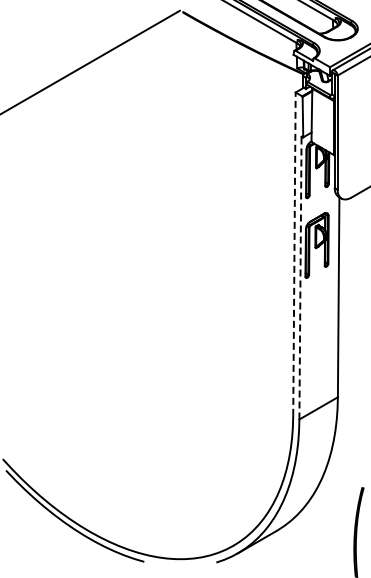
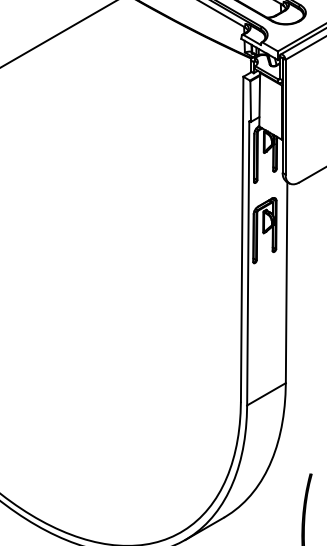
line: (294, 254) -> (242, 239), dashed -> solid
line: (300, 277) -> (248, 262), dashed -> solid

